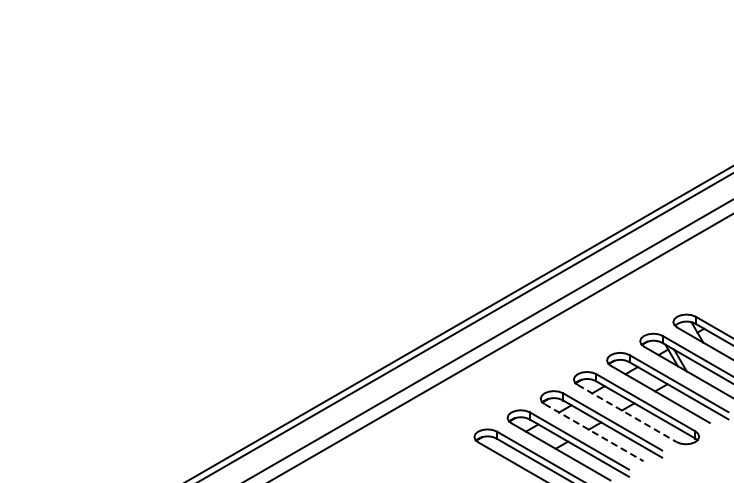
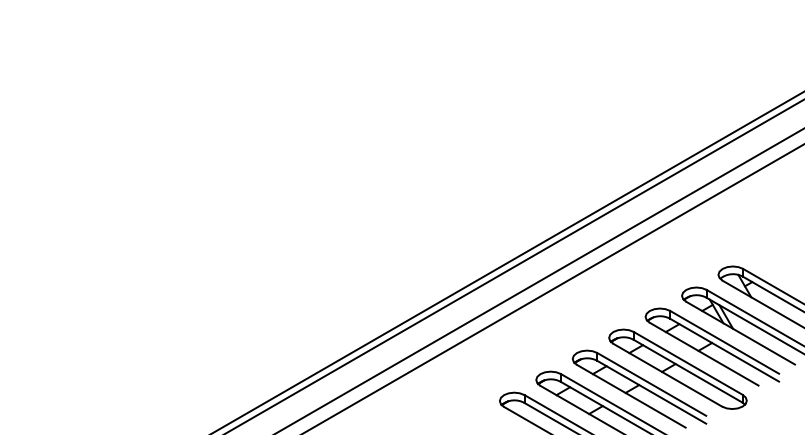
line: (627, 413) -> (668, 375), dashed -> solid
line: (594, 432) -> (631, 396), dashed -> solid

